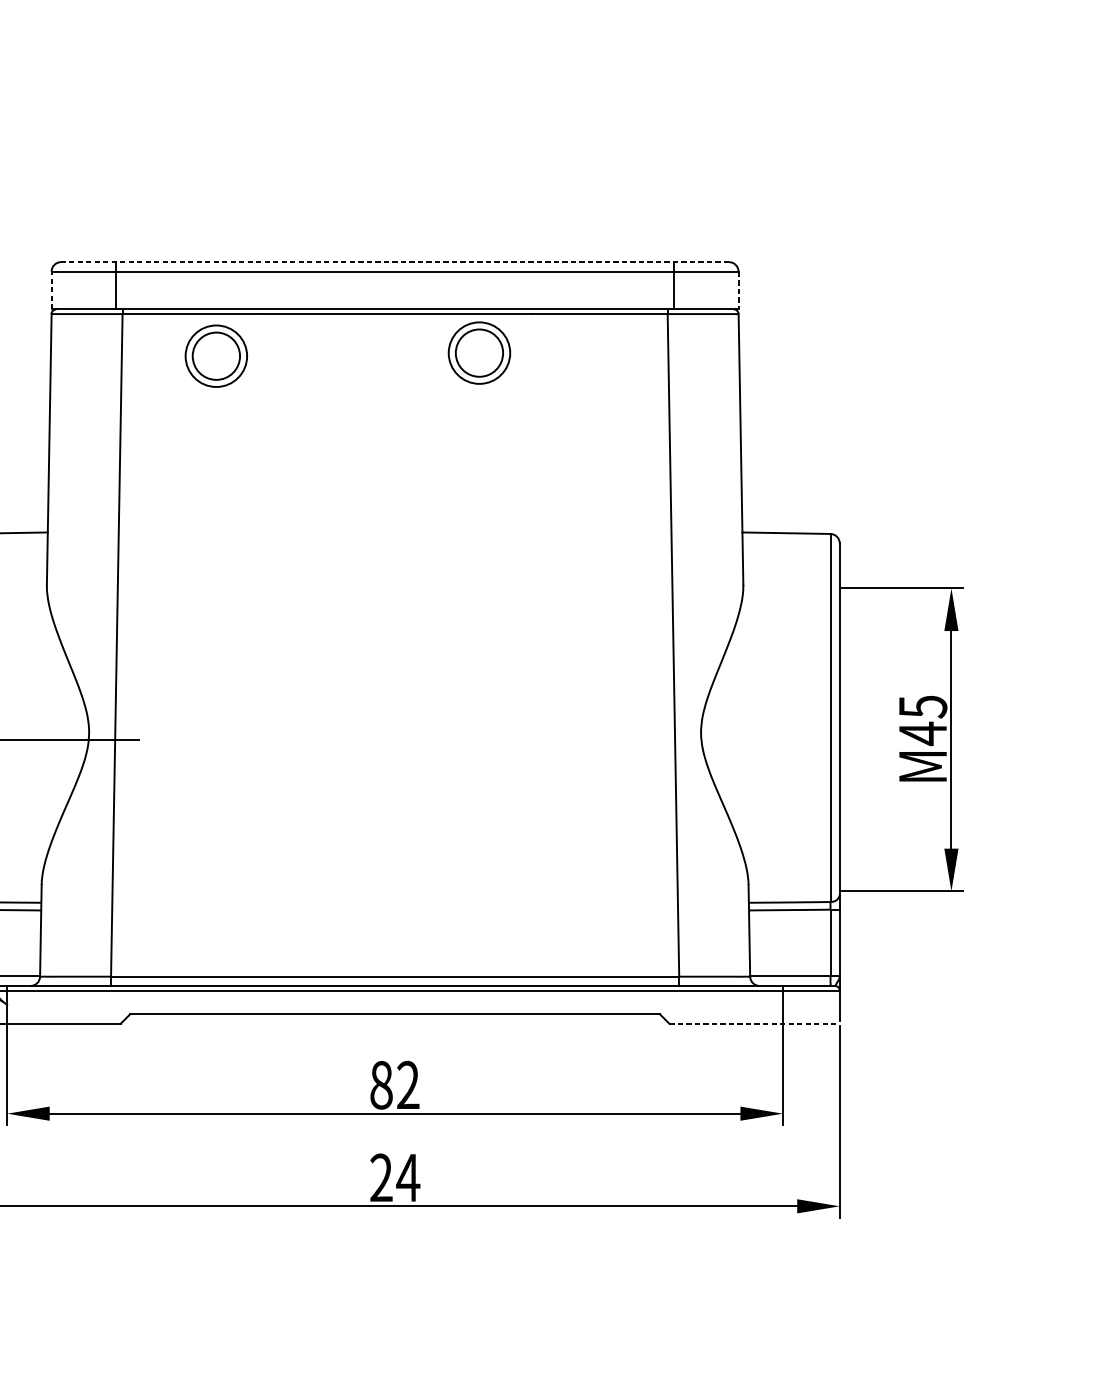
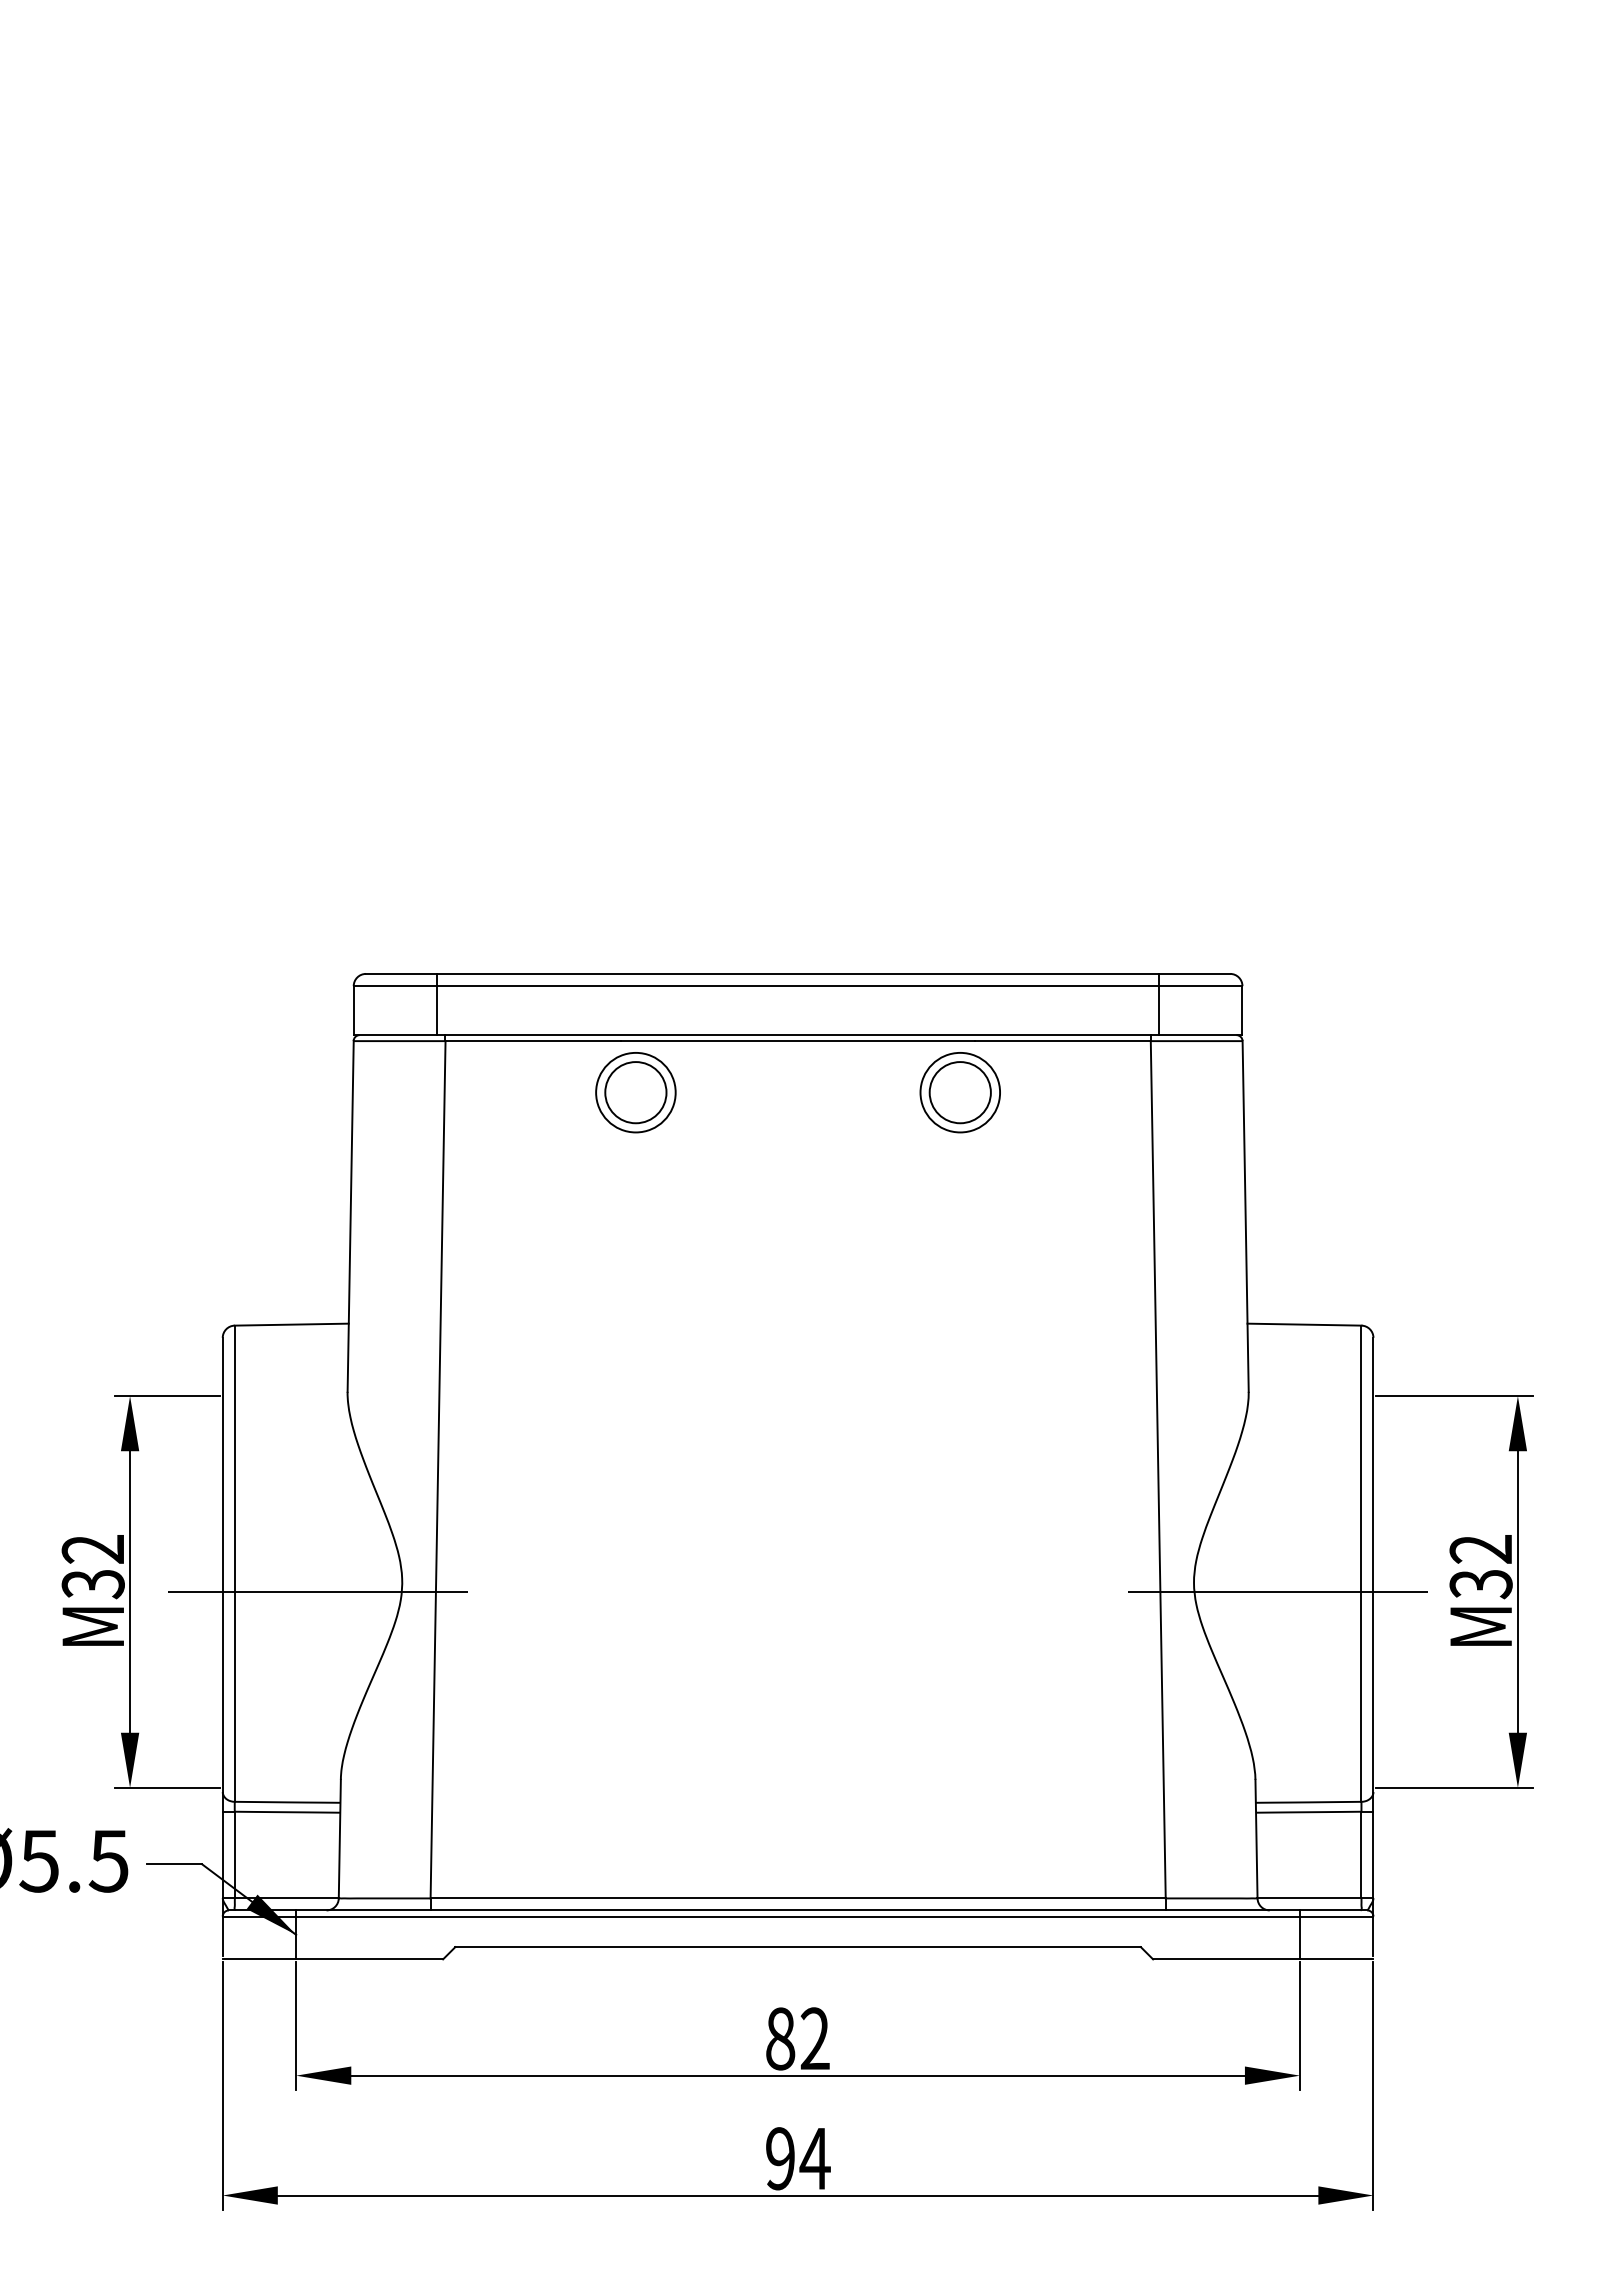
line: (394, 261) -> (797, 973), dashed -> solid
line: (51, 290) -> (353, 1010), dashed -> solid
line: (738, 291) -> (1242, 1011), dashed -> solid
part: (478, 353) -> (959, 1092), moved
part: (216, 356) -> (635, 1092), moved
text: (922, 720) -> (1480, 1567), M45 -> M32
line: (765, 740) -> (1277, 1592), added
line: (754, 1023) -> (1263, 1959), dashed -> solid
text: (381, 1177) -> (780, 2158), 24 -> 94

